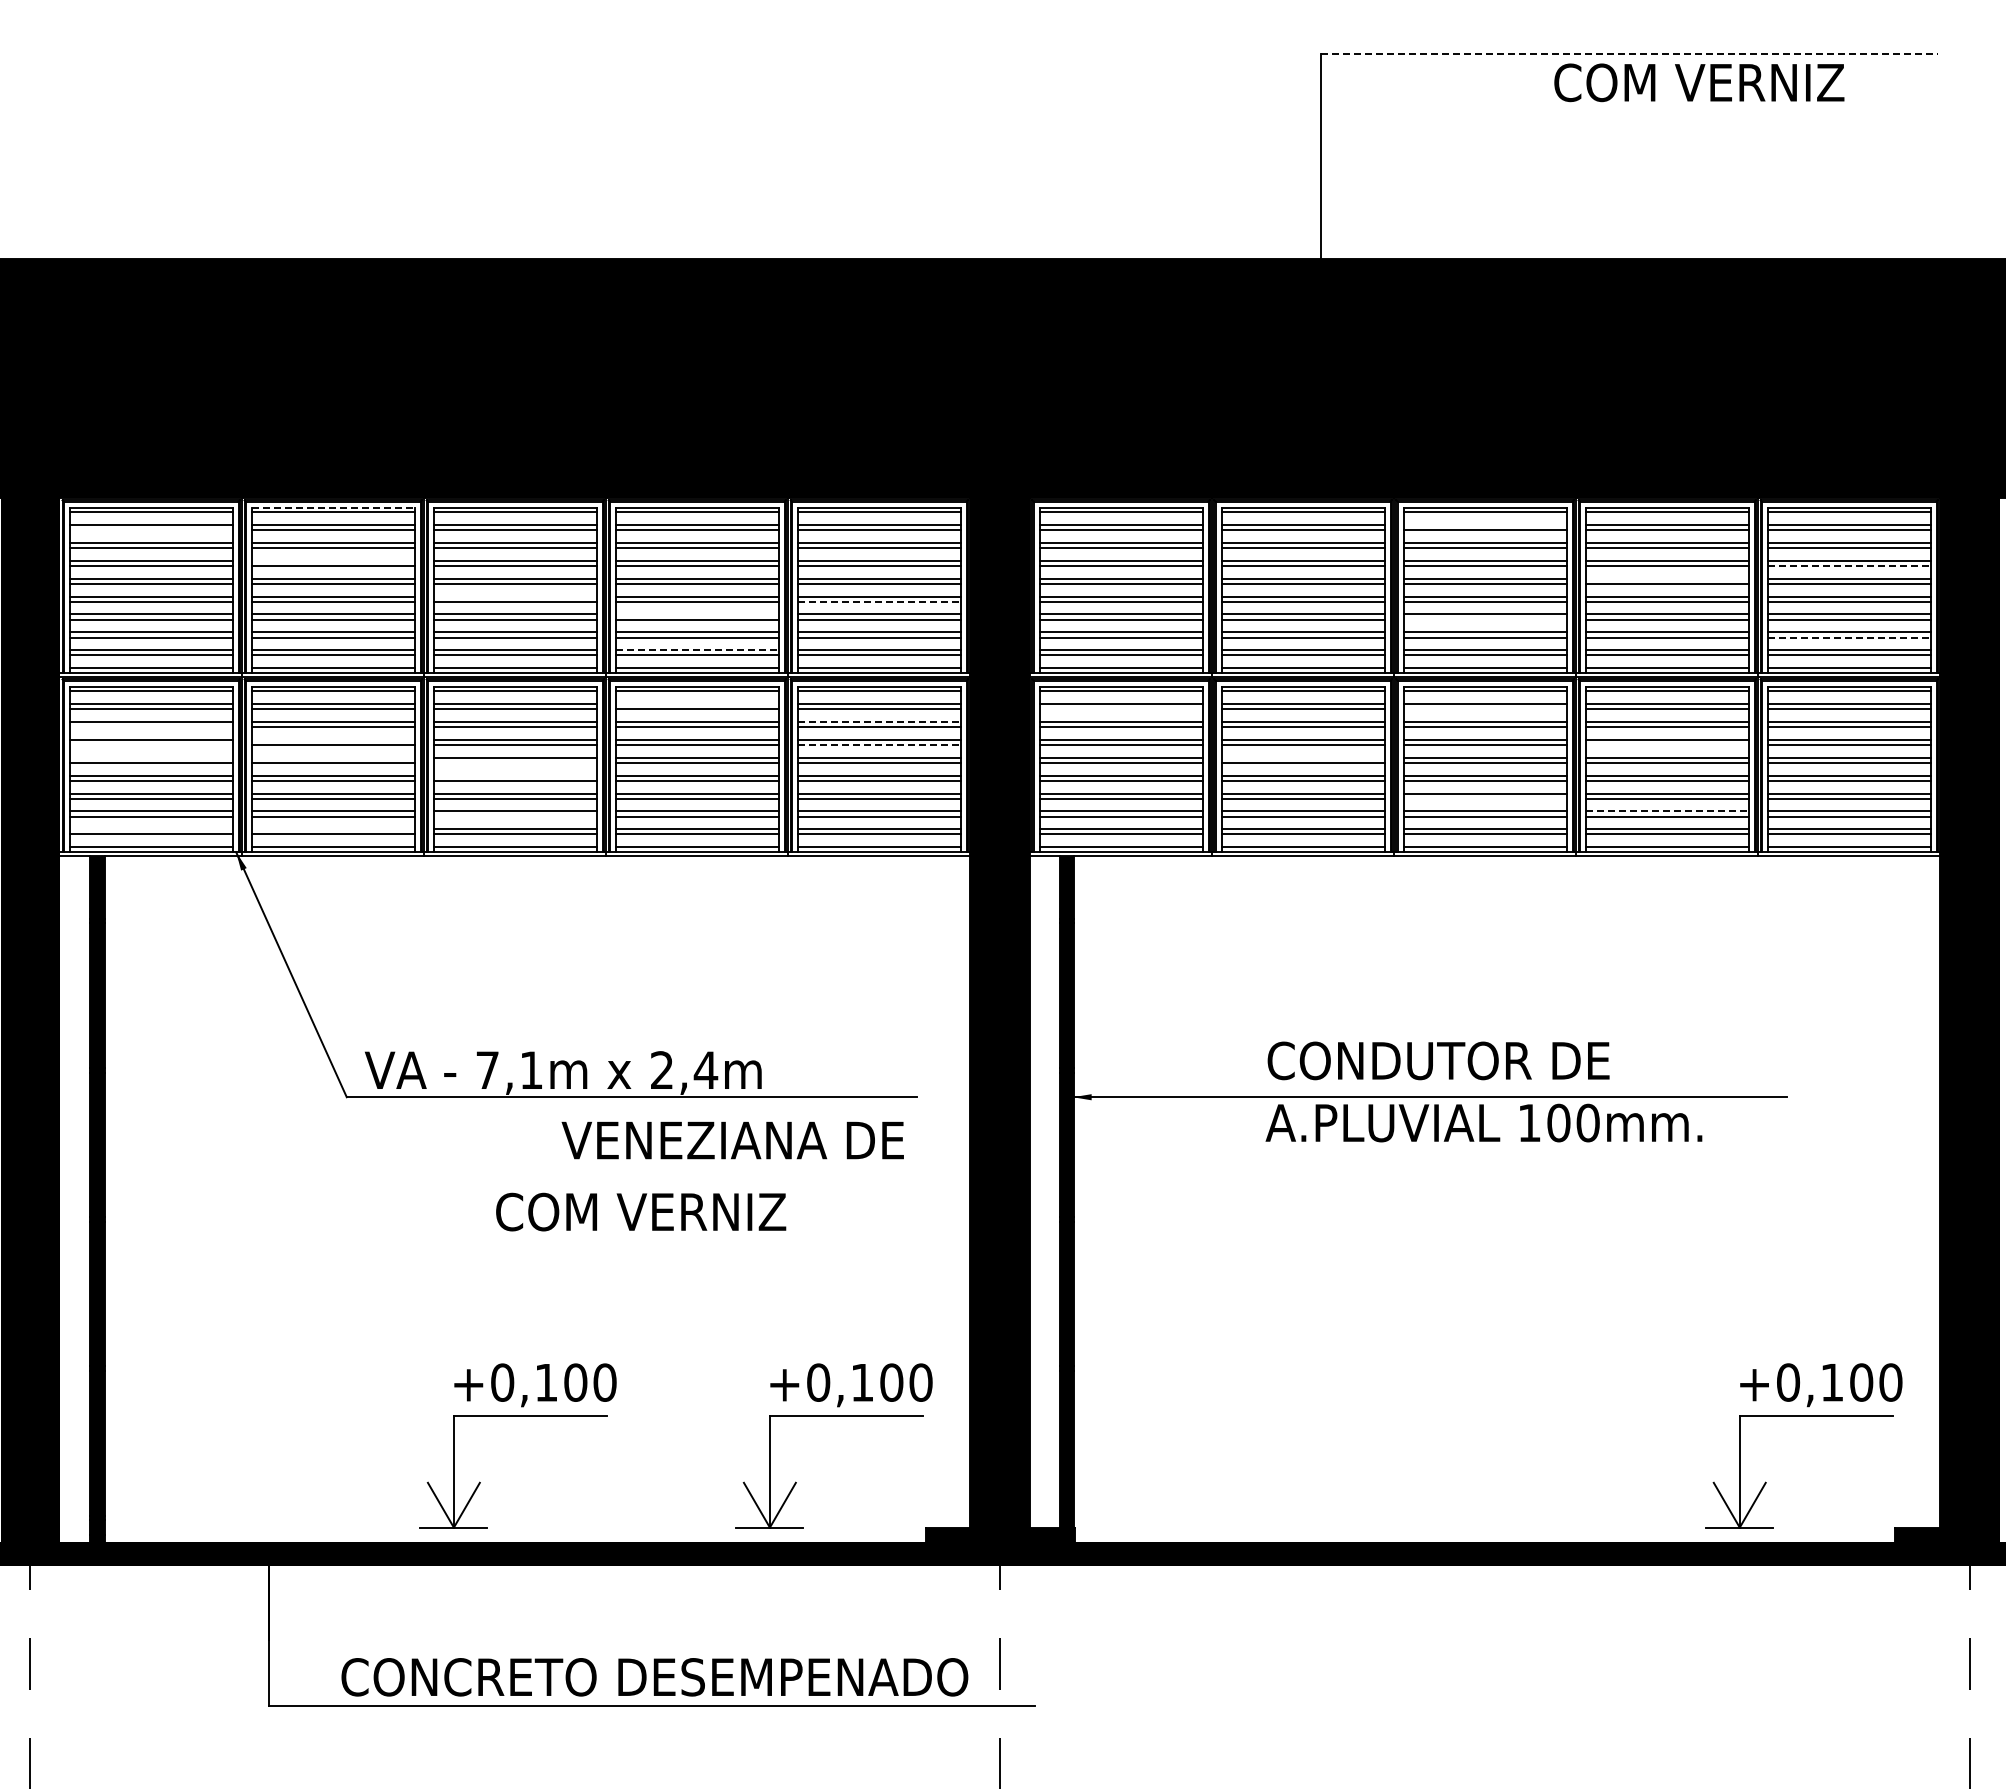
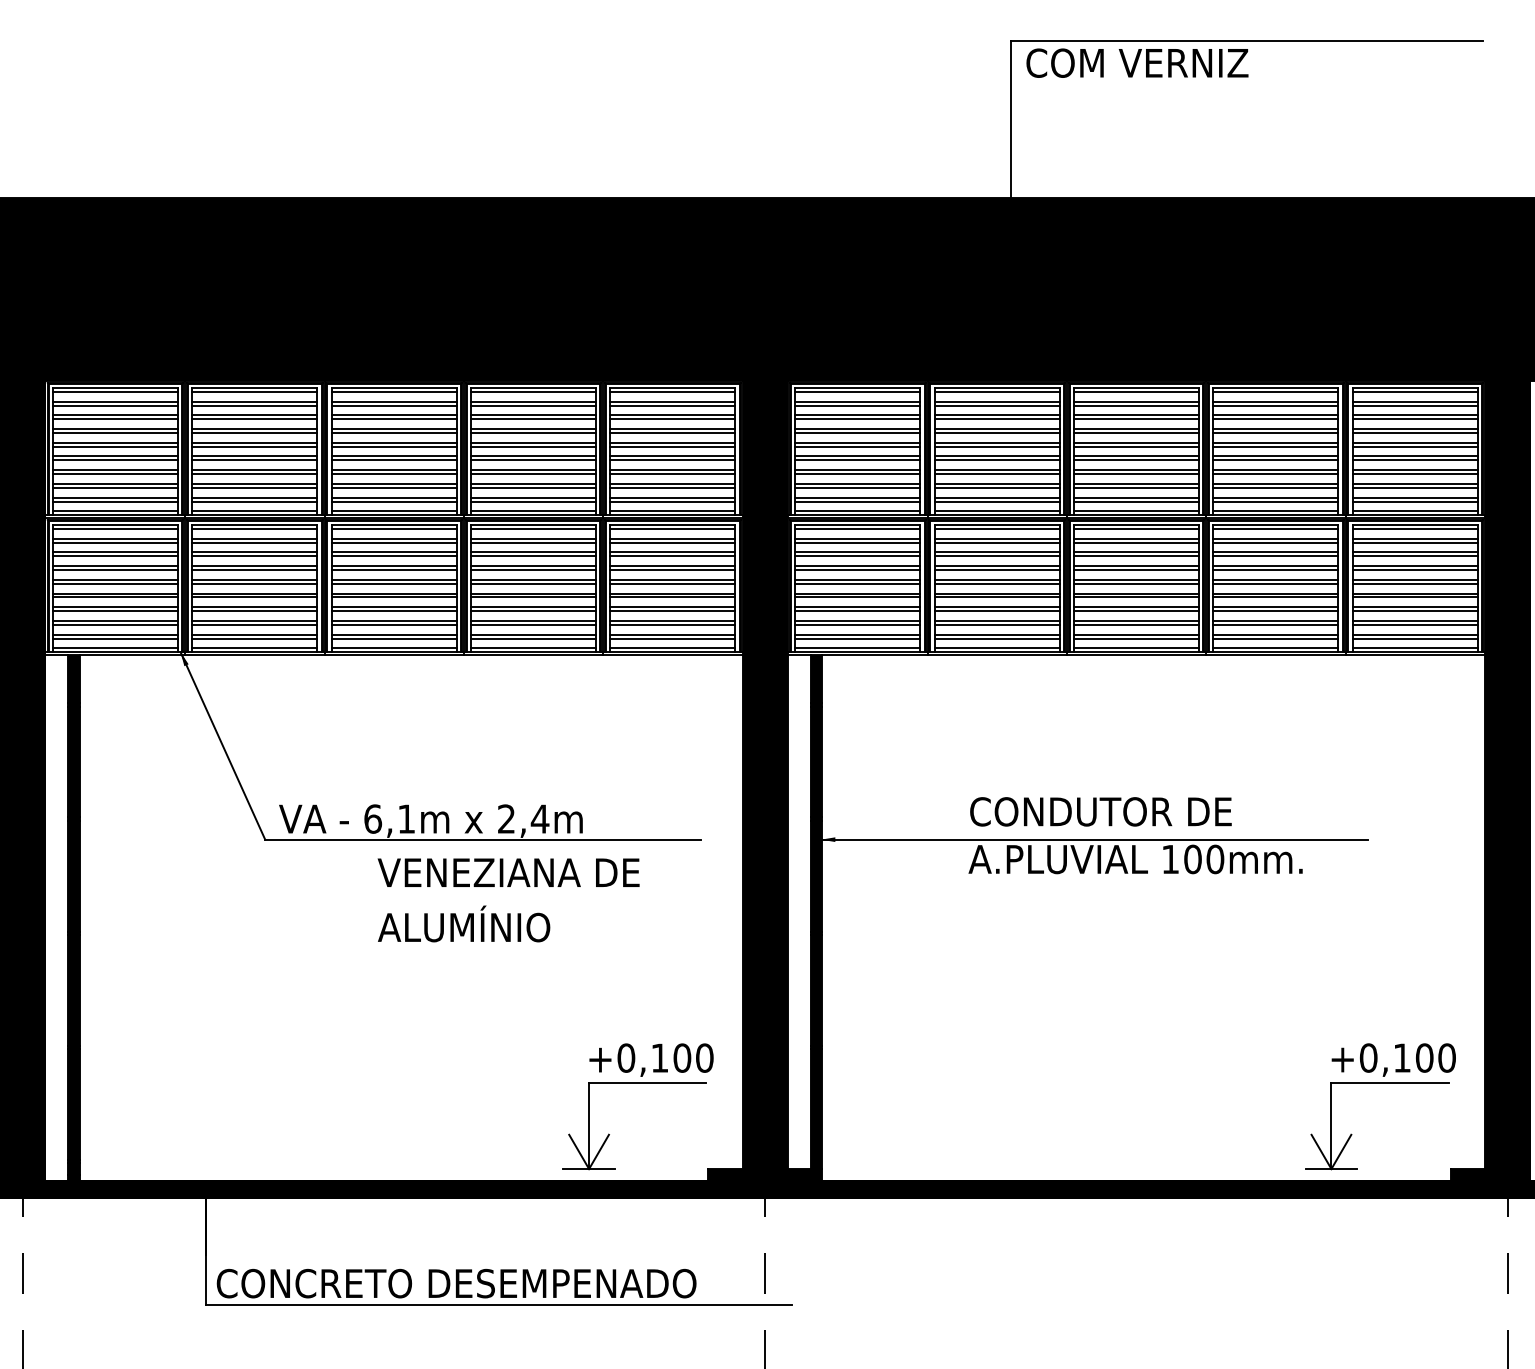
line: (1630, 53) -> (1247, 40), dashed -> solid
text: (1699, 82) -> (1137, 62), moved
line: (333, 507) -> (255, 388), dashed -> solid
line: (1484, 524) -> (1136, 401), added
line: (150, 530) -> (114, 405), added
line: (332, 560) -> (254, 428), added
line: (1849, 565) -> (1415, 432), dashed -> solid
line: (1666, 578) -> (1275, 442), added
line: (514, 596) -> (393, 456), added
line: (879, 601) -> (672, 460), dashed -> solid
line: (696, 614) -> (532, 470), added
line: (1484, 619) -> (1136, 474), added
line: (1849, 637) -> (1415, 487), dashed -> solid
line: (697, 650) -> (533, 497), dashed -> solid
line: (696, 704) -> (532, 539), added
line: (1120, 709) -> (857, 542), added
line: (1484, 709) -> (1136, 542), added
line: (879, 721) -> (672, 552), dashed -> solid
line: (150, 727) -> (114, 556), added
line: (332, 739) -> (254, 565), added
line: (150, 744) -> (114, 569), added
line: (879, 744) -> (672, 569), dashed -> solid
line: (1666, 744) -> (1275, 569), added
line: (150, 757) -> (114, 579), added
line: (332, 757) -> (254, 579), added
line: (1302, 757) -> (996, 579), added
line: (514, 762) -> (393, 583), added
line: (514, 775) -> (393, 593), added
line: (1484, 798) -> (1136, 611), added
line: (1667, 811) -> (1276, 620), dashed -> solid
line: (514, 816) -> (393, 624), added
line: (150, 829) -> (114, 634), added
line: (332, 829) -> (254, 634), added
text: (487, 1070) -> (372, 819), 7,1m -> 6,1m
text: (732, 1140) -> (508, 872), moved
text: (640, 1207) -> (490, 924), COM VERNIZ -> ALUMÍNIO
part: (517, 1416) -> (395, 1084), removed
text: (654, 1677) -> (456, 1283), moved

